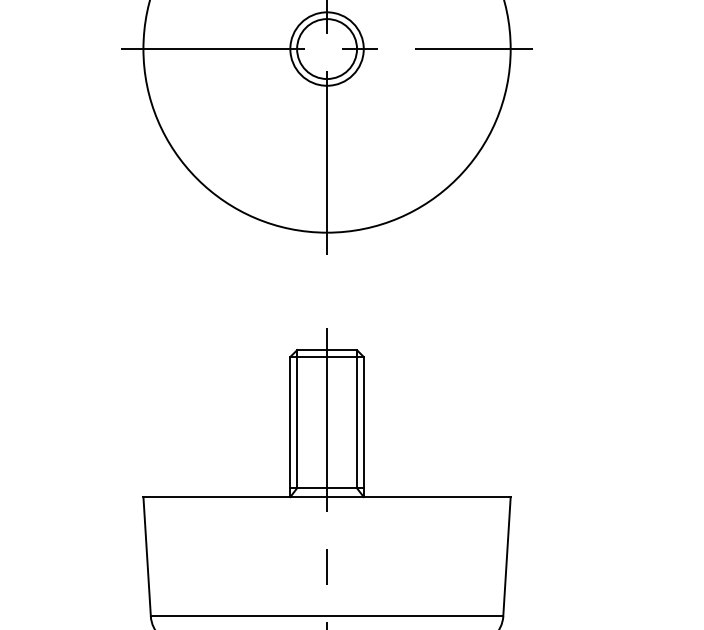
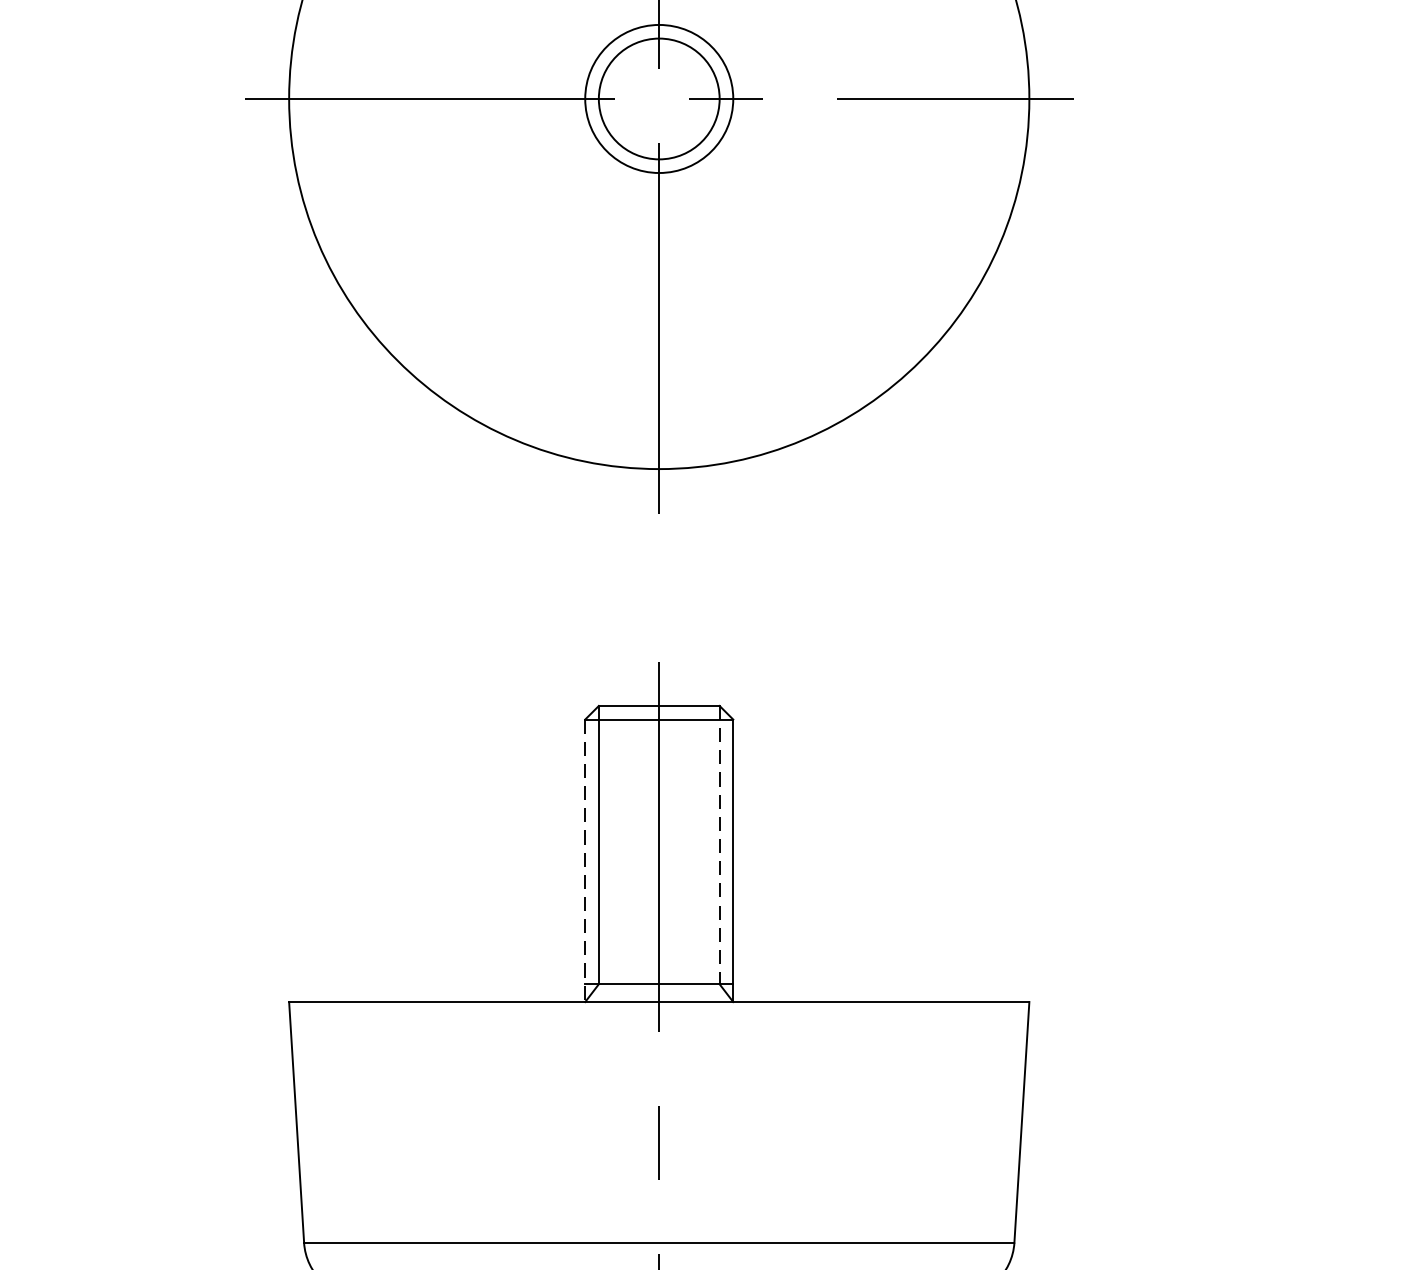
line: (357, 419) -> (720, 845), solid -> dashed
line: (290, 427) -> (585, 861), solid -> dashed

